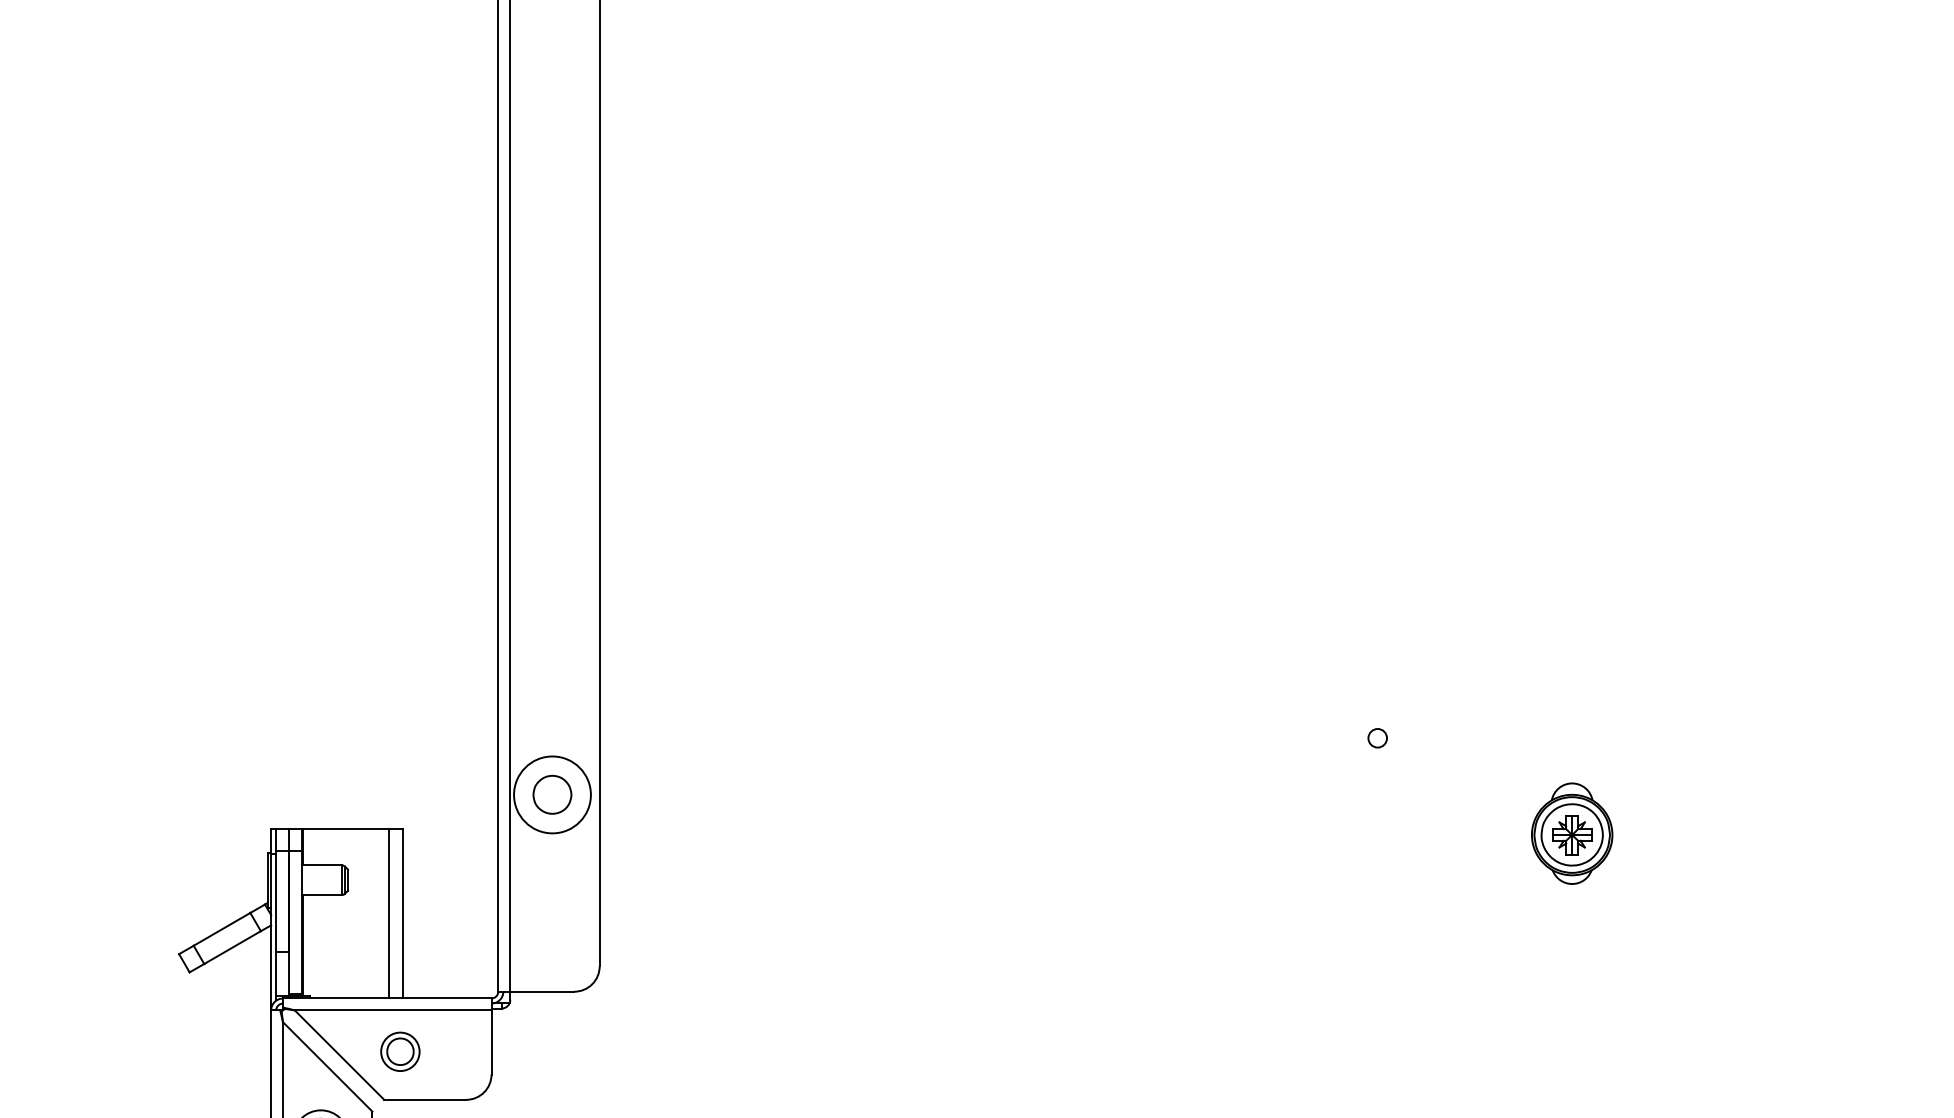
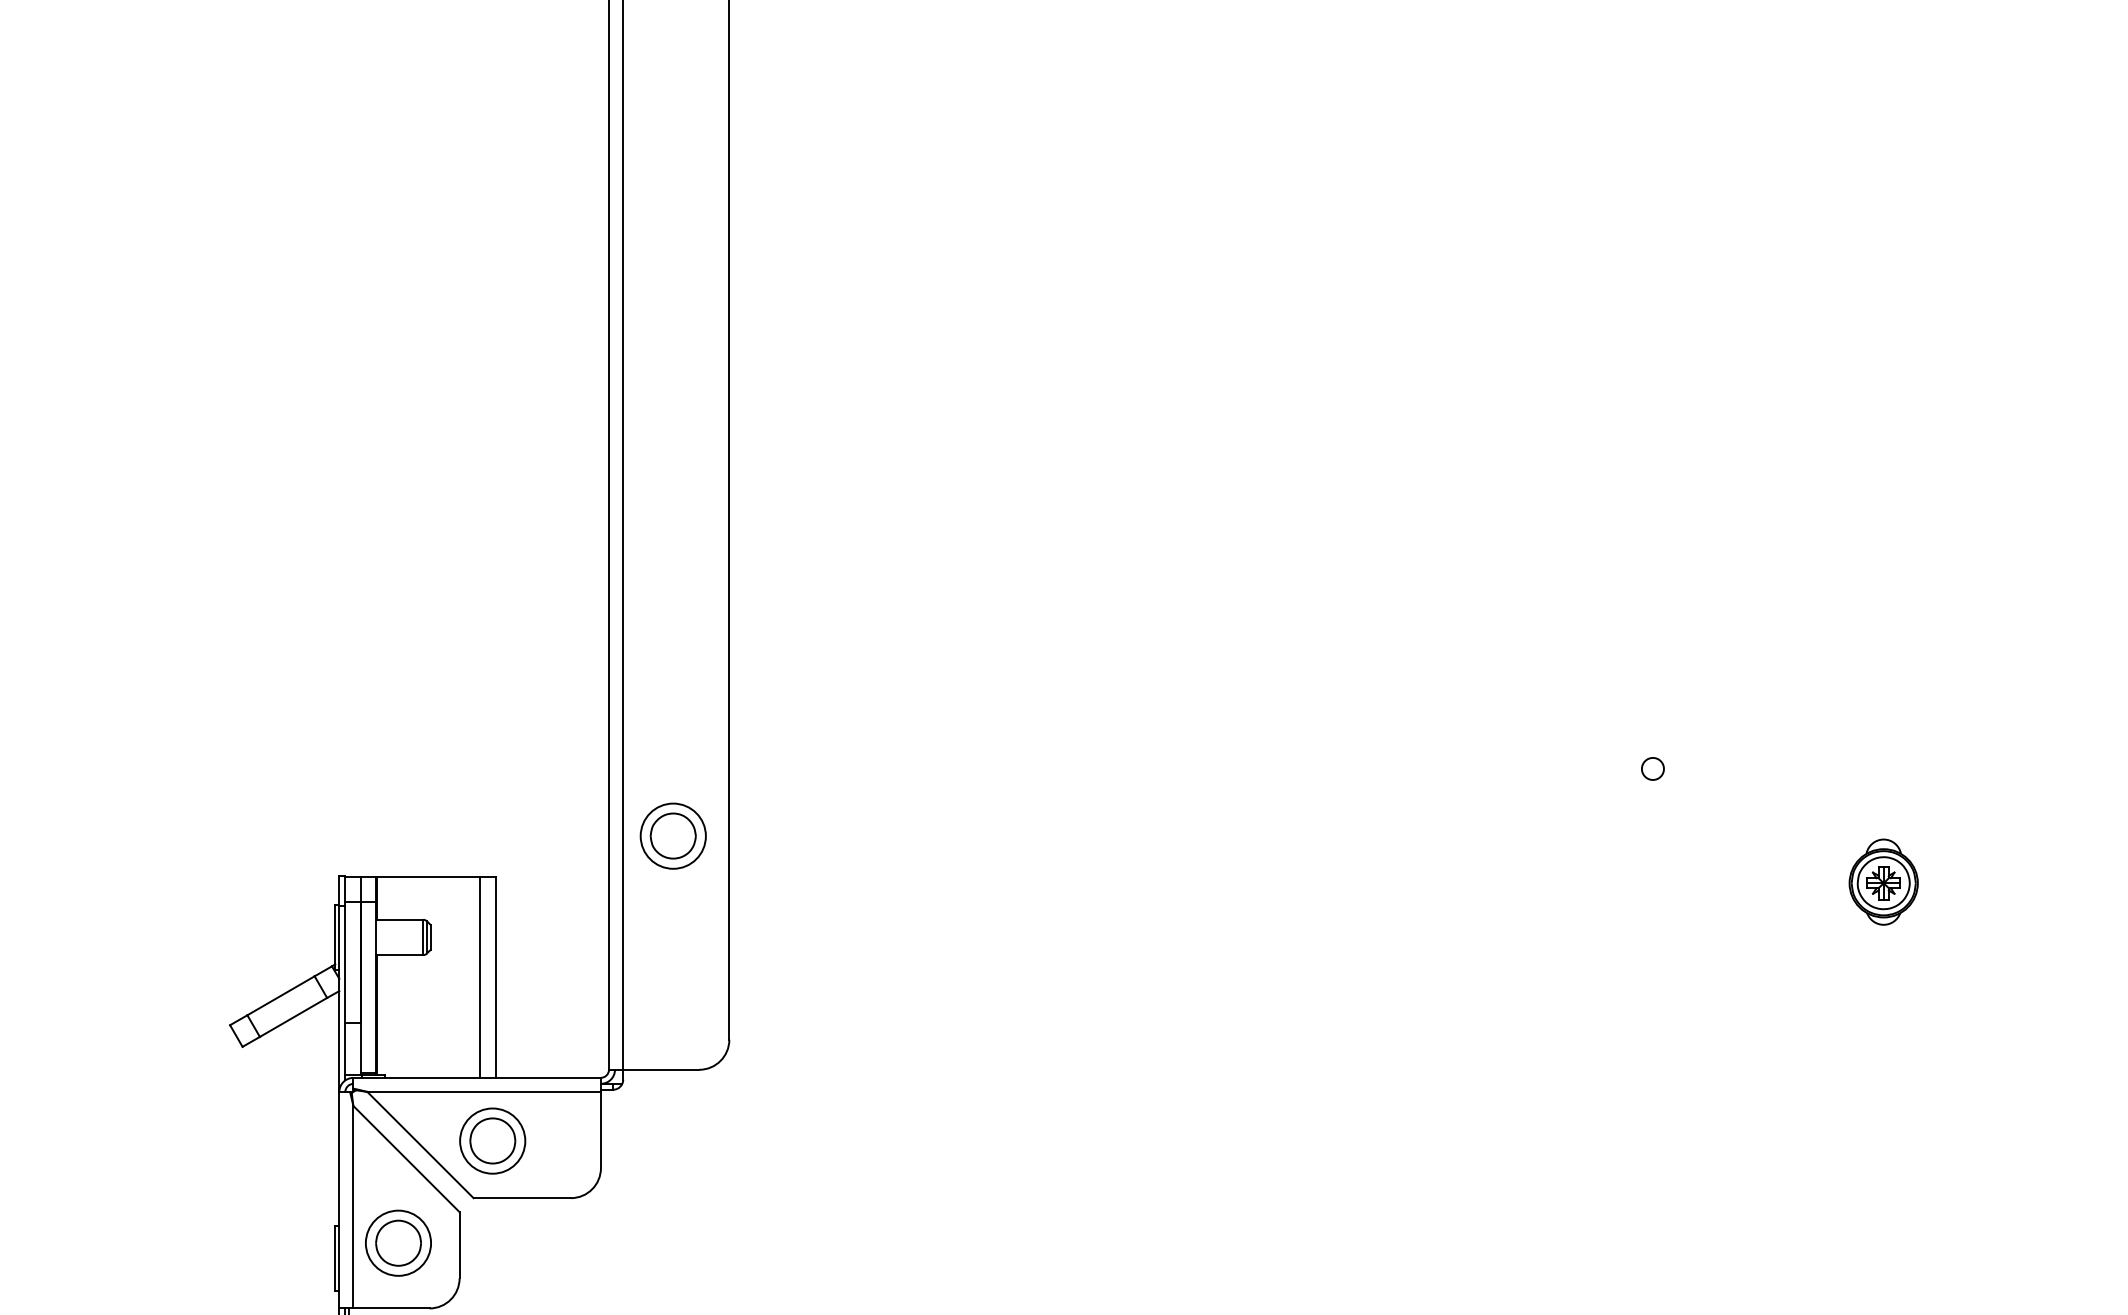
circle: (552, 794) -> (673, 835), size x0.71
part: (1571, 833) -> (1882, 881), size x0.71
part: (400, 1051) -> (492, 1140), size x1.43

